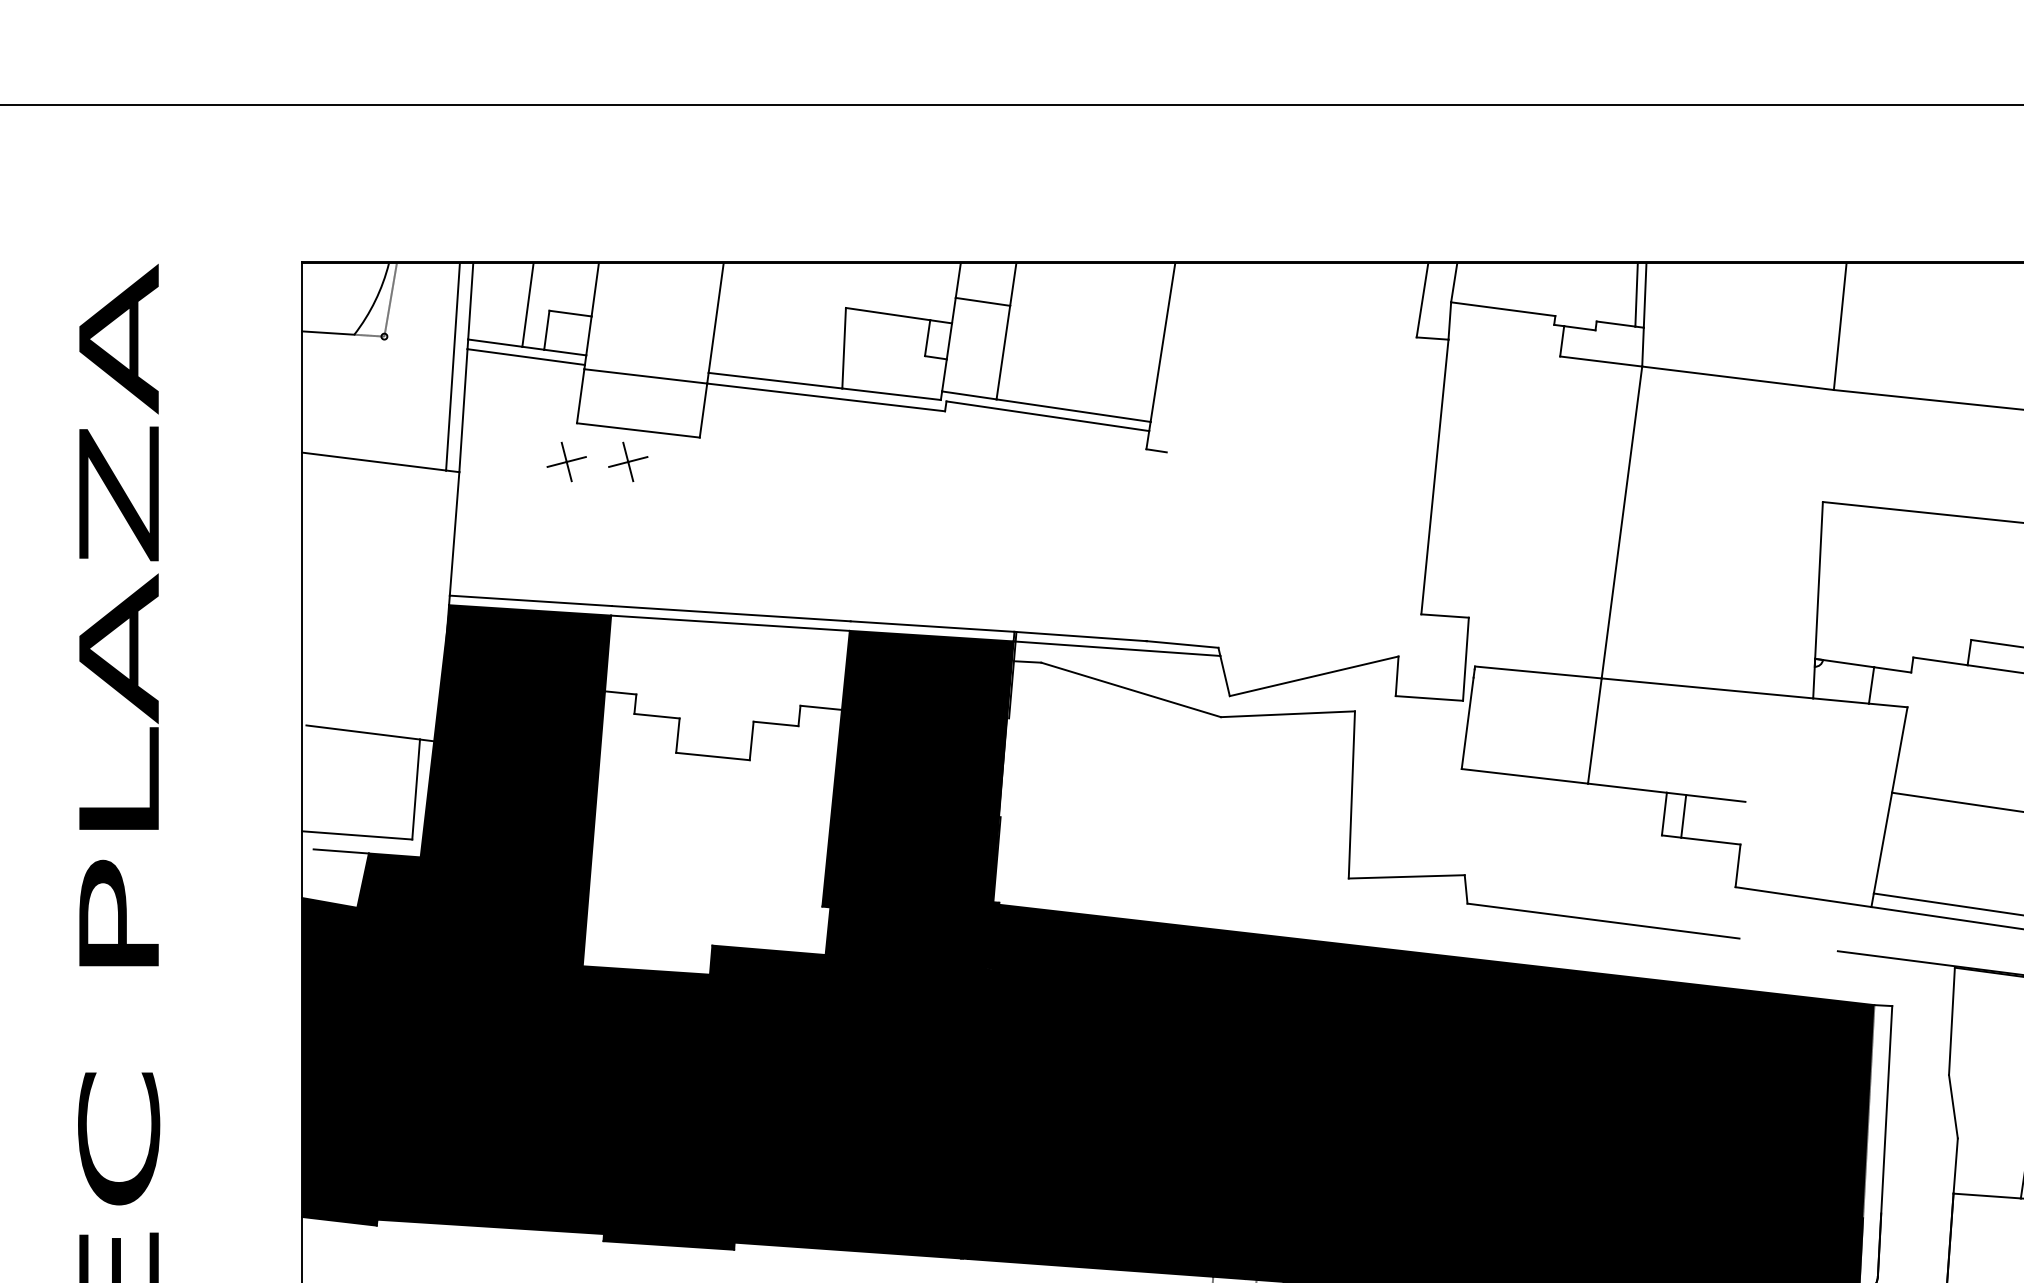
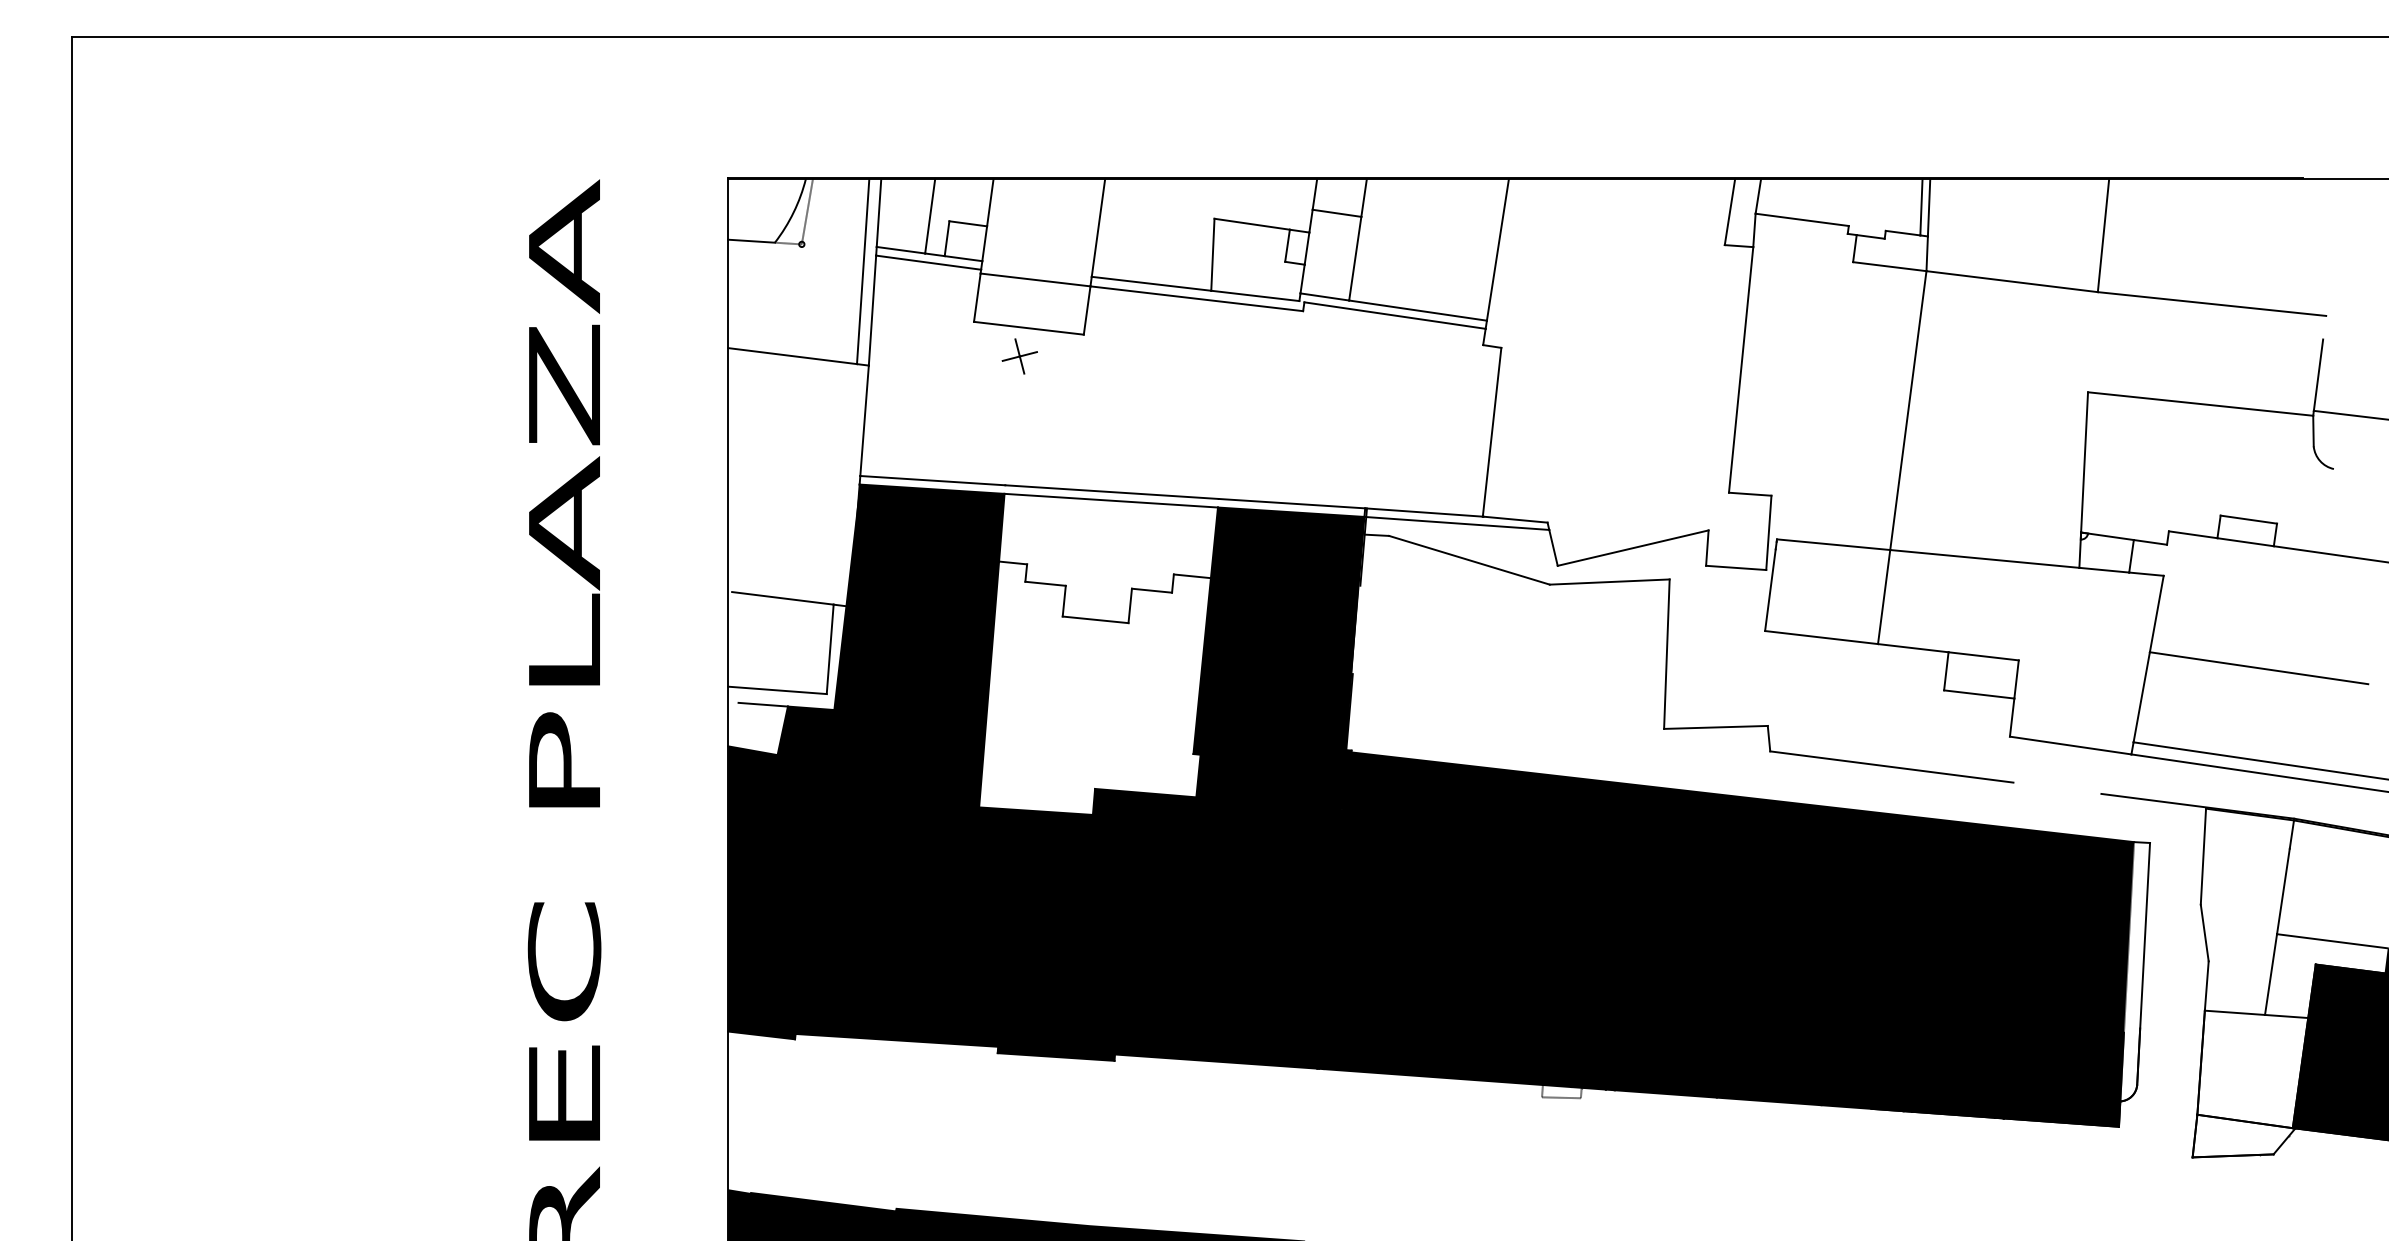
part: (566, 461) -> (964, 356), removed
line: (1155, 545) -> (1491, 431), added
line: (1683, 816) -> (2016, 679), moved

